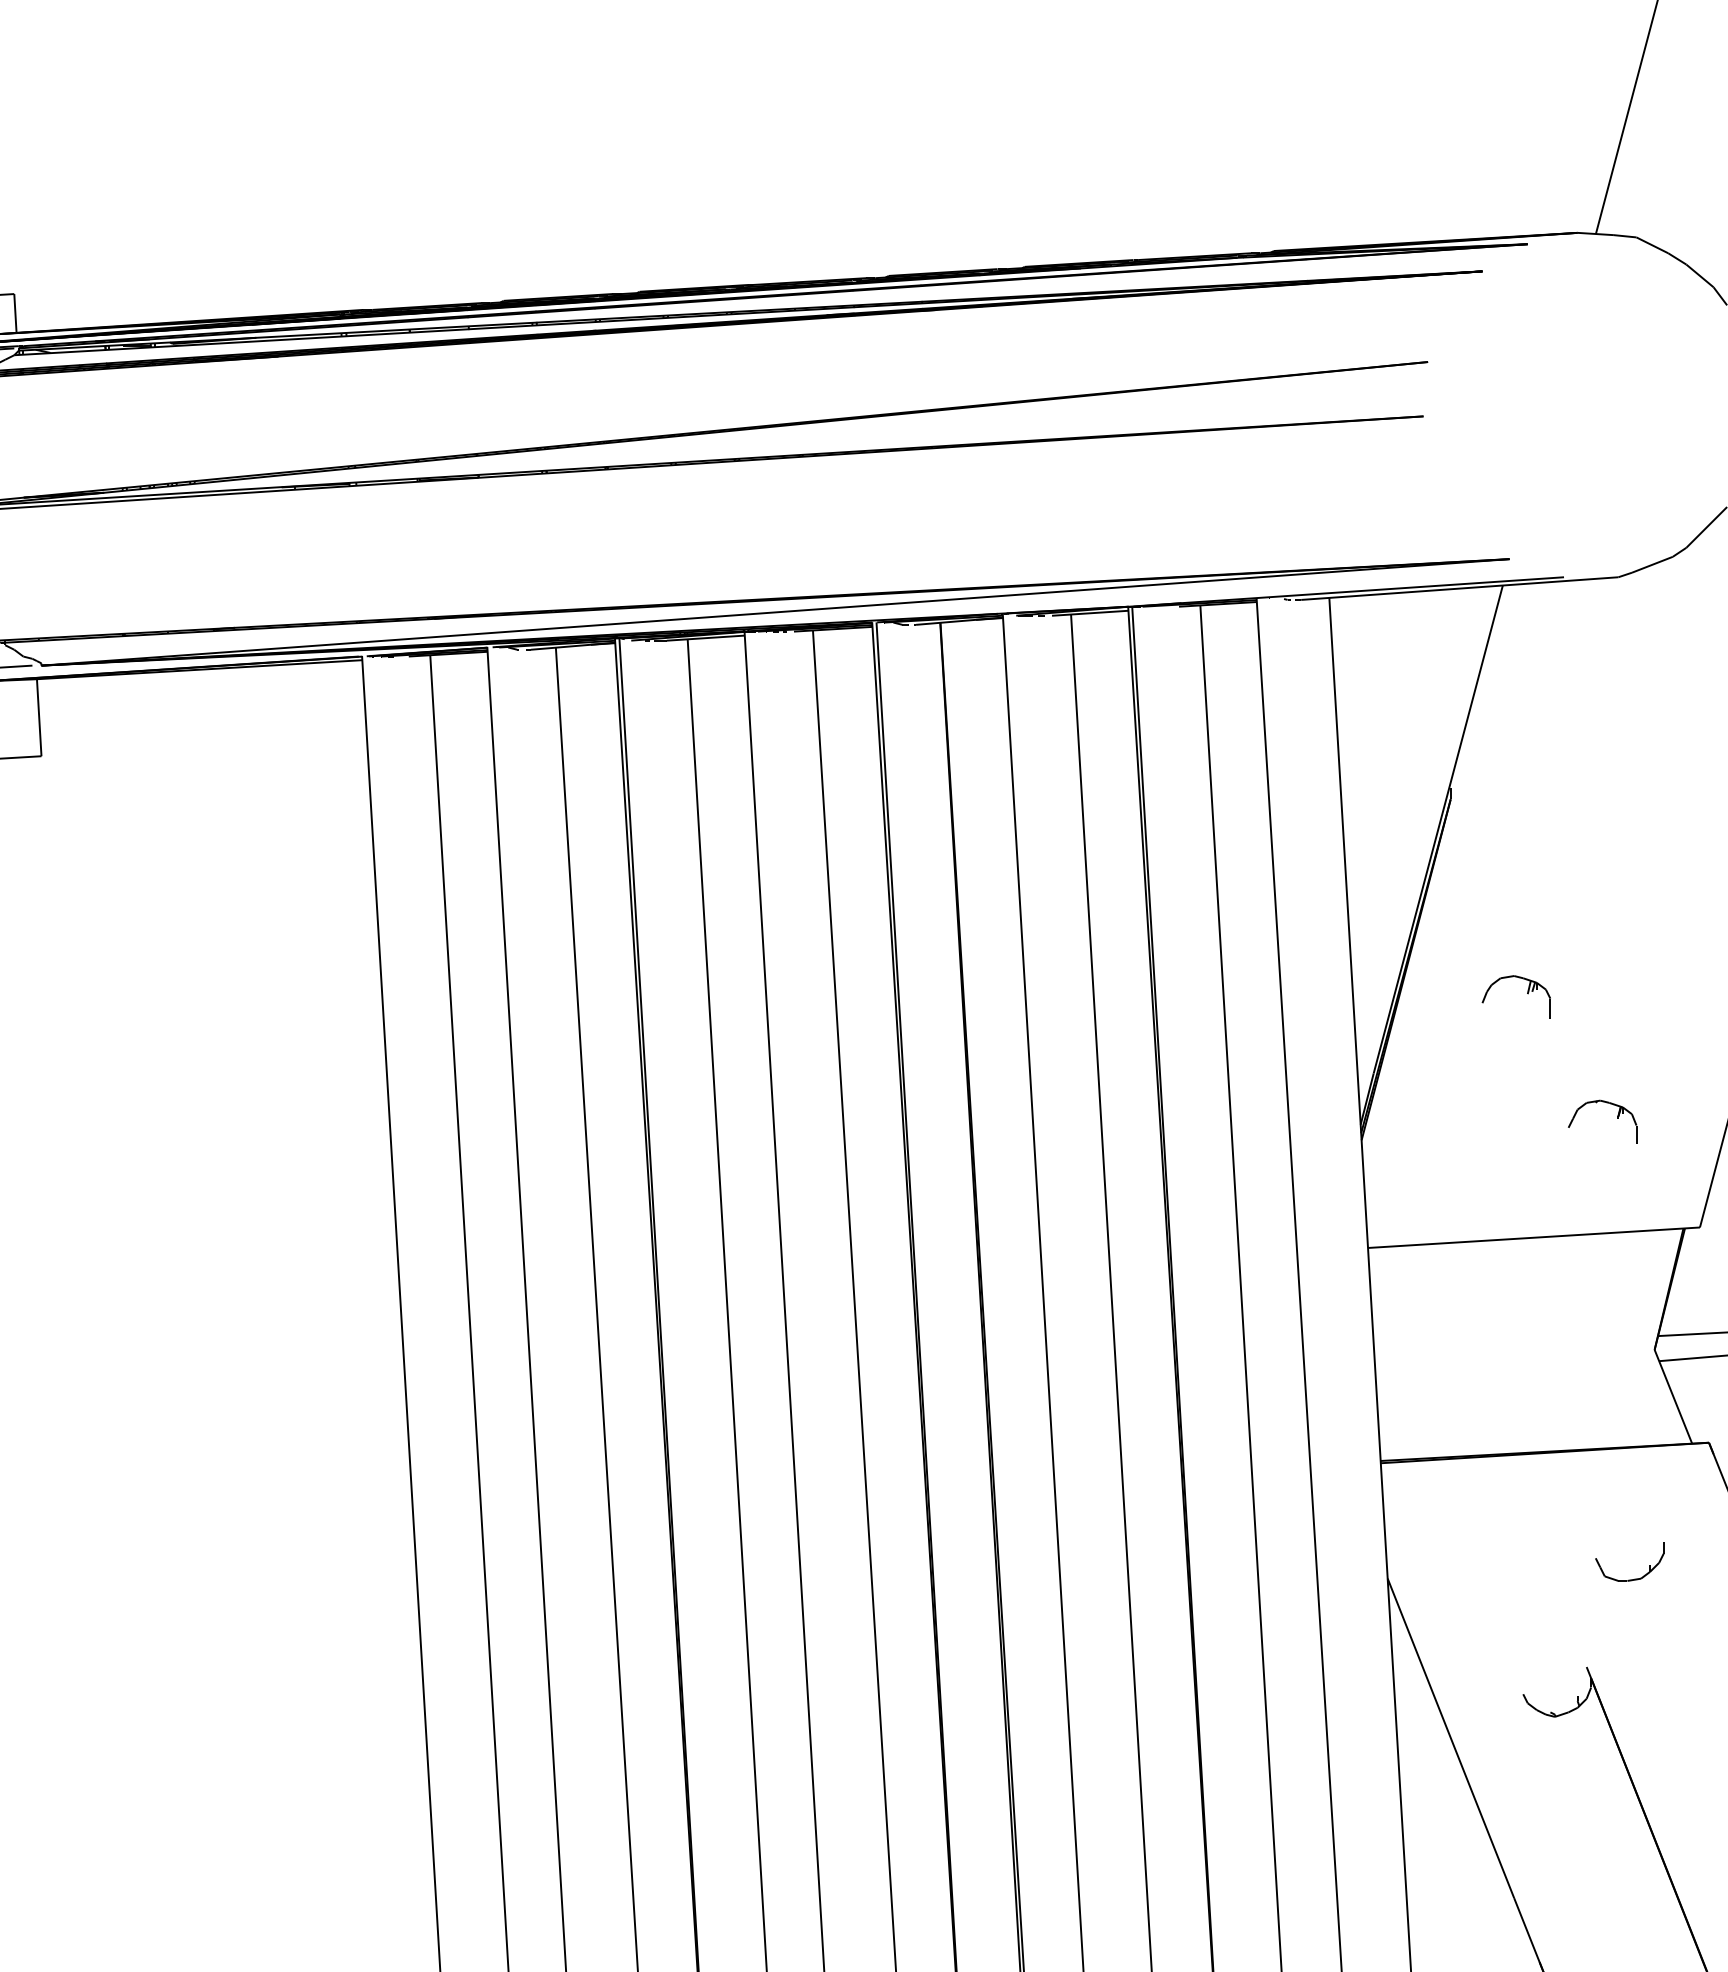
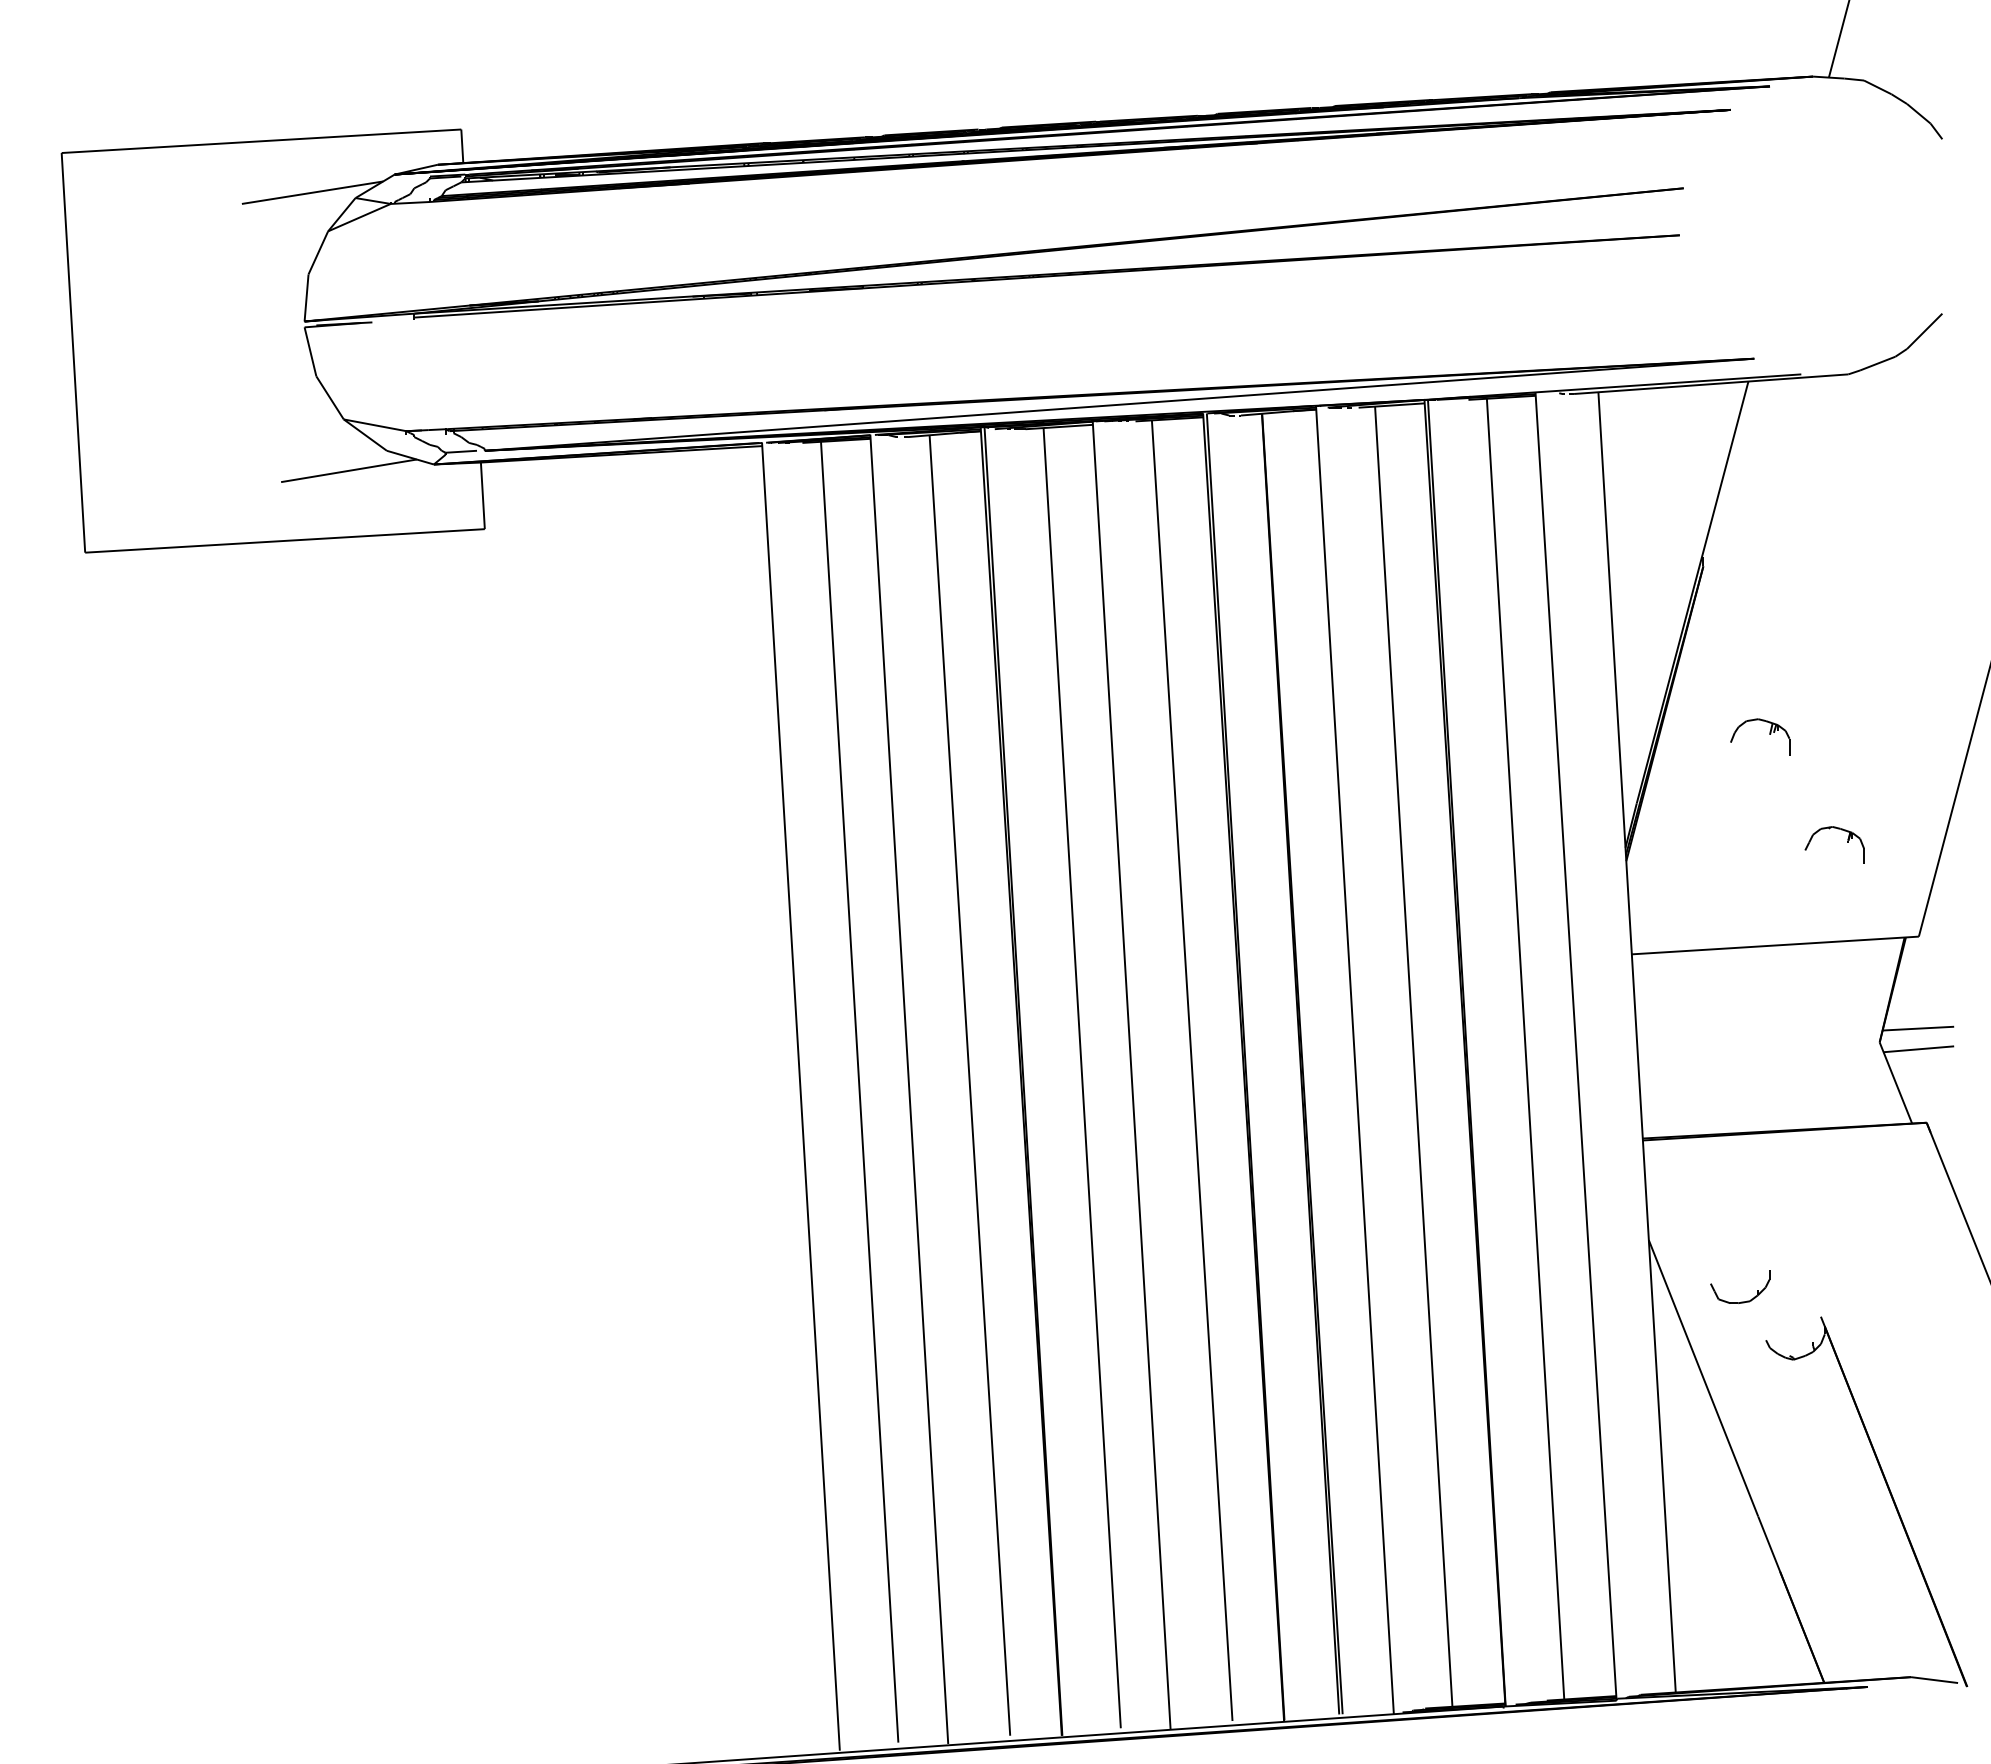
part: (1631, 1578) -> (1741, 1301), moved

